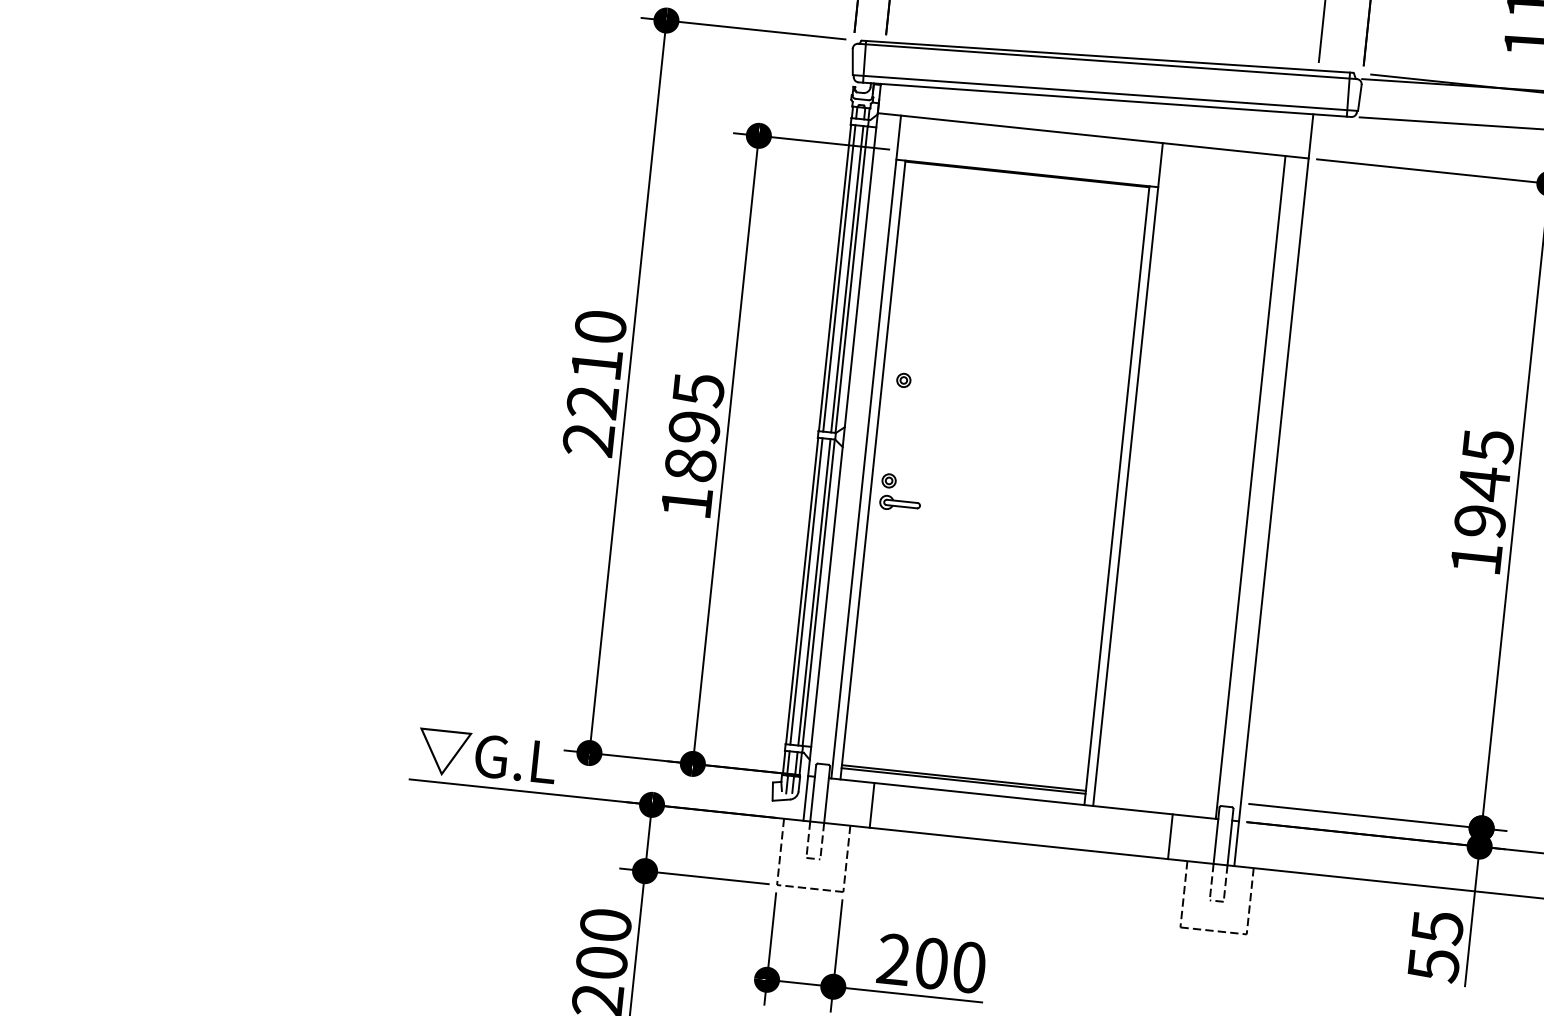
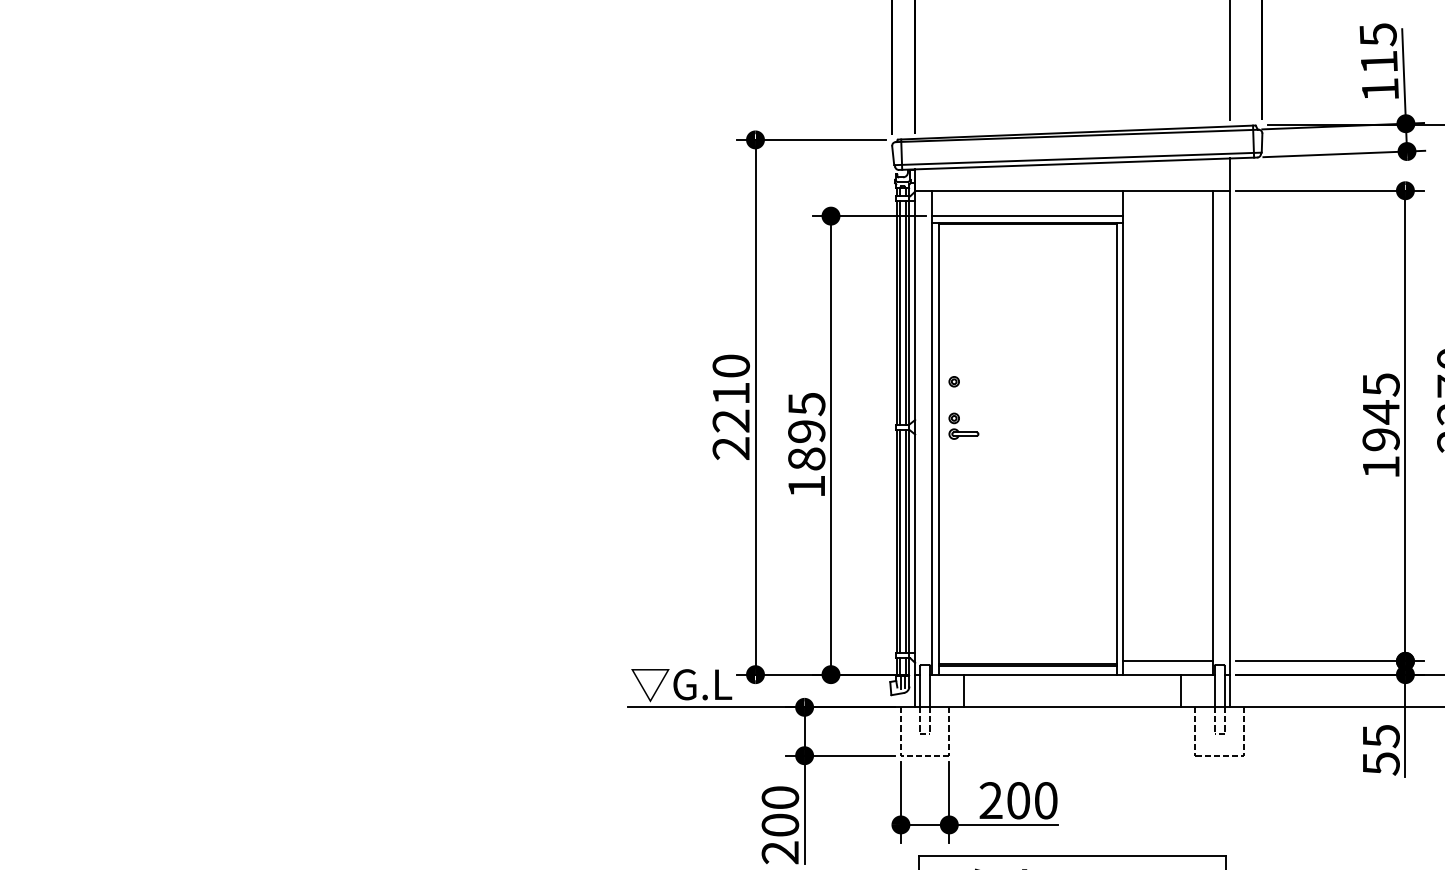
line: (1027, 164) -> (1027, 216), added
part: (900, 491) -> (963, 425), moved
line: (1155, 794) -> (1167, 661), added

